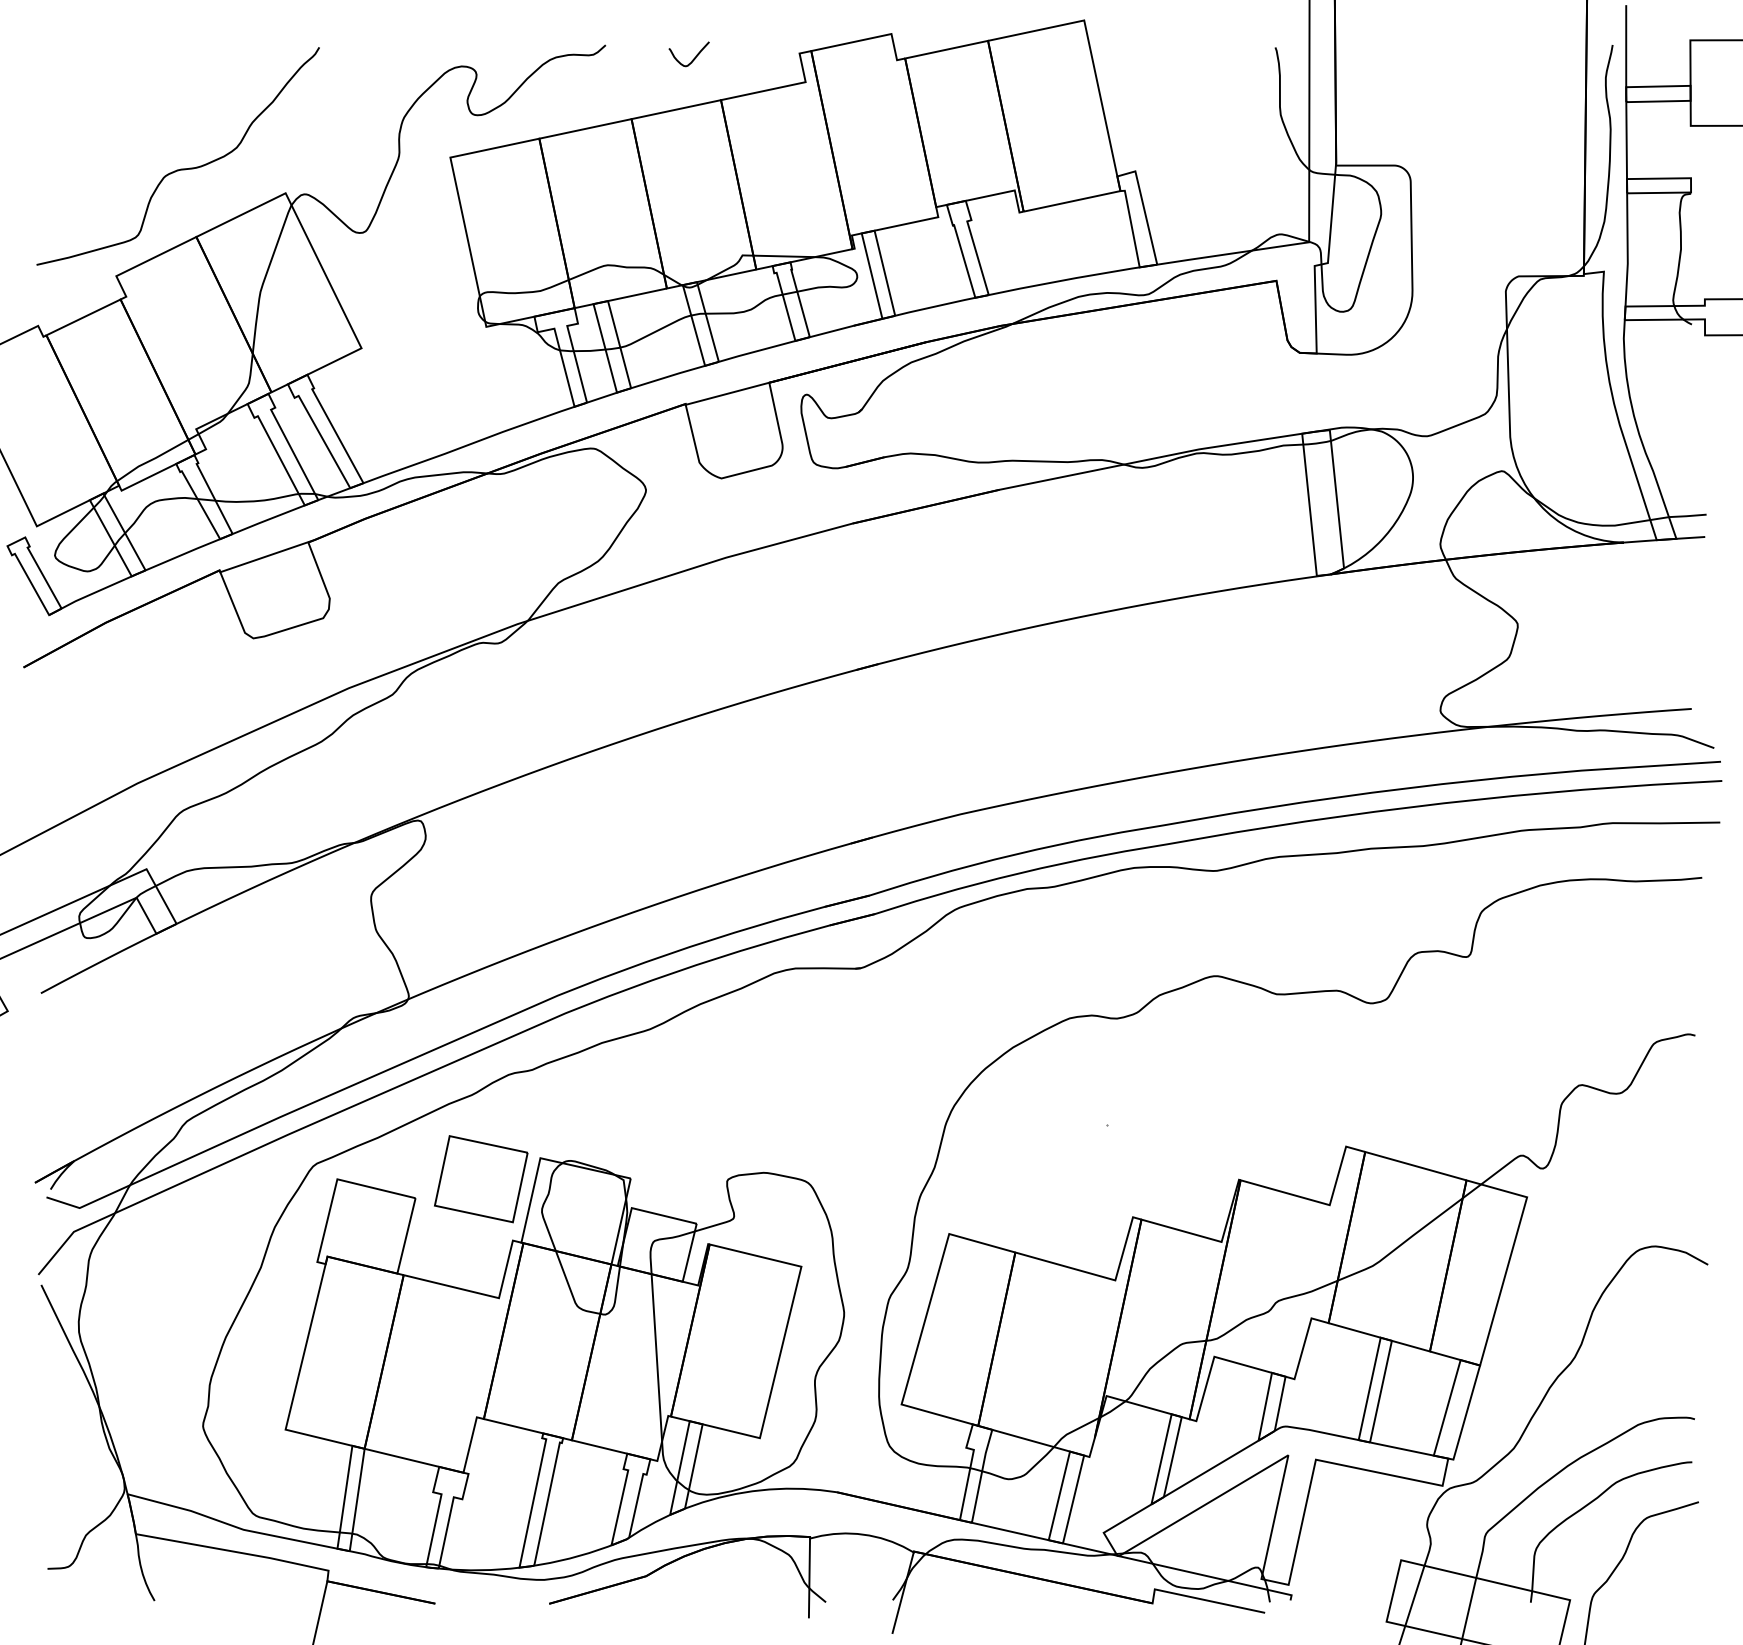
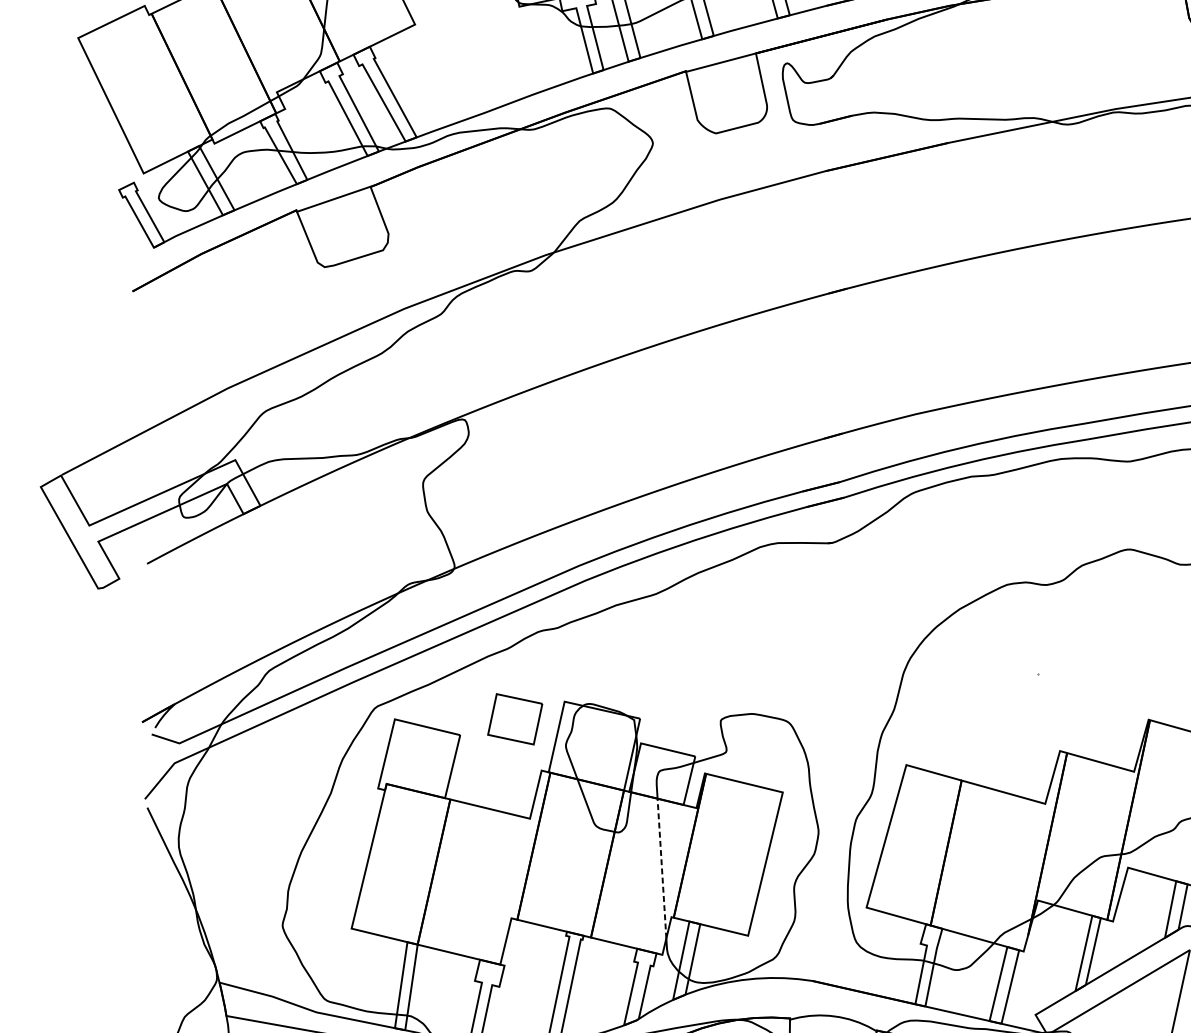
part: (481, 1179) -> (515, 719), size x0.7
line: (656, 1357) -> (661, 868), solid -> dashed

